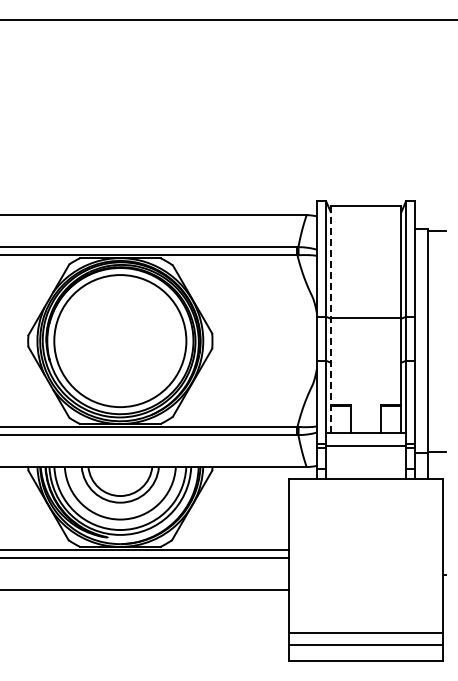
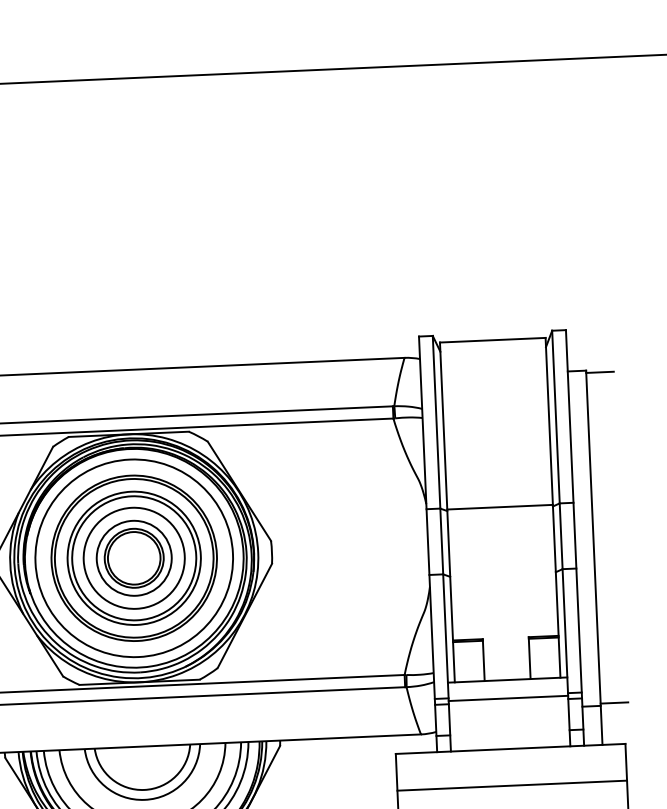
line: (330, 319) -> (446, 512), dashed -> solid
part: (120, 340) -> (134, 557), added
line: (365, 503) -> (511, 785), added

